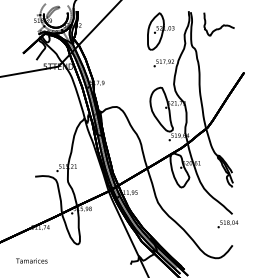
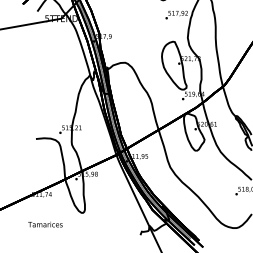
text: (31, 260) -> (45, 224), moved

